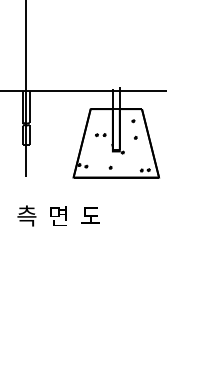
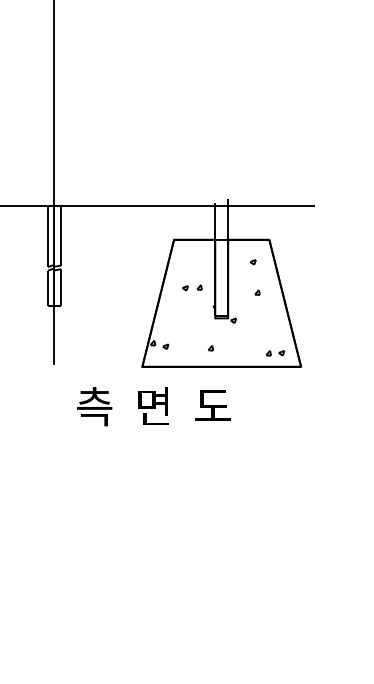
text: (58, 215) -> (153, 405), moved

